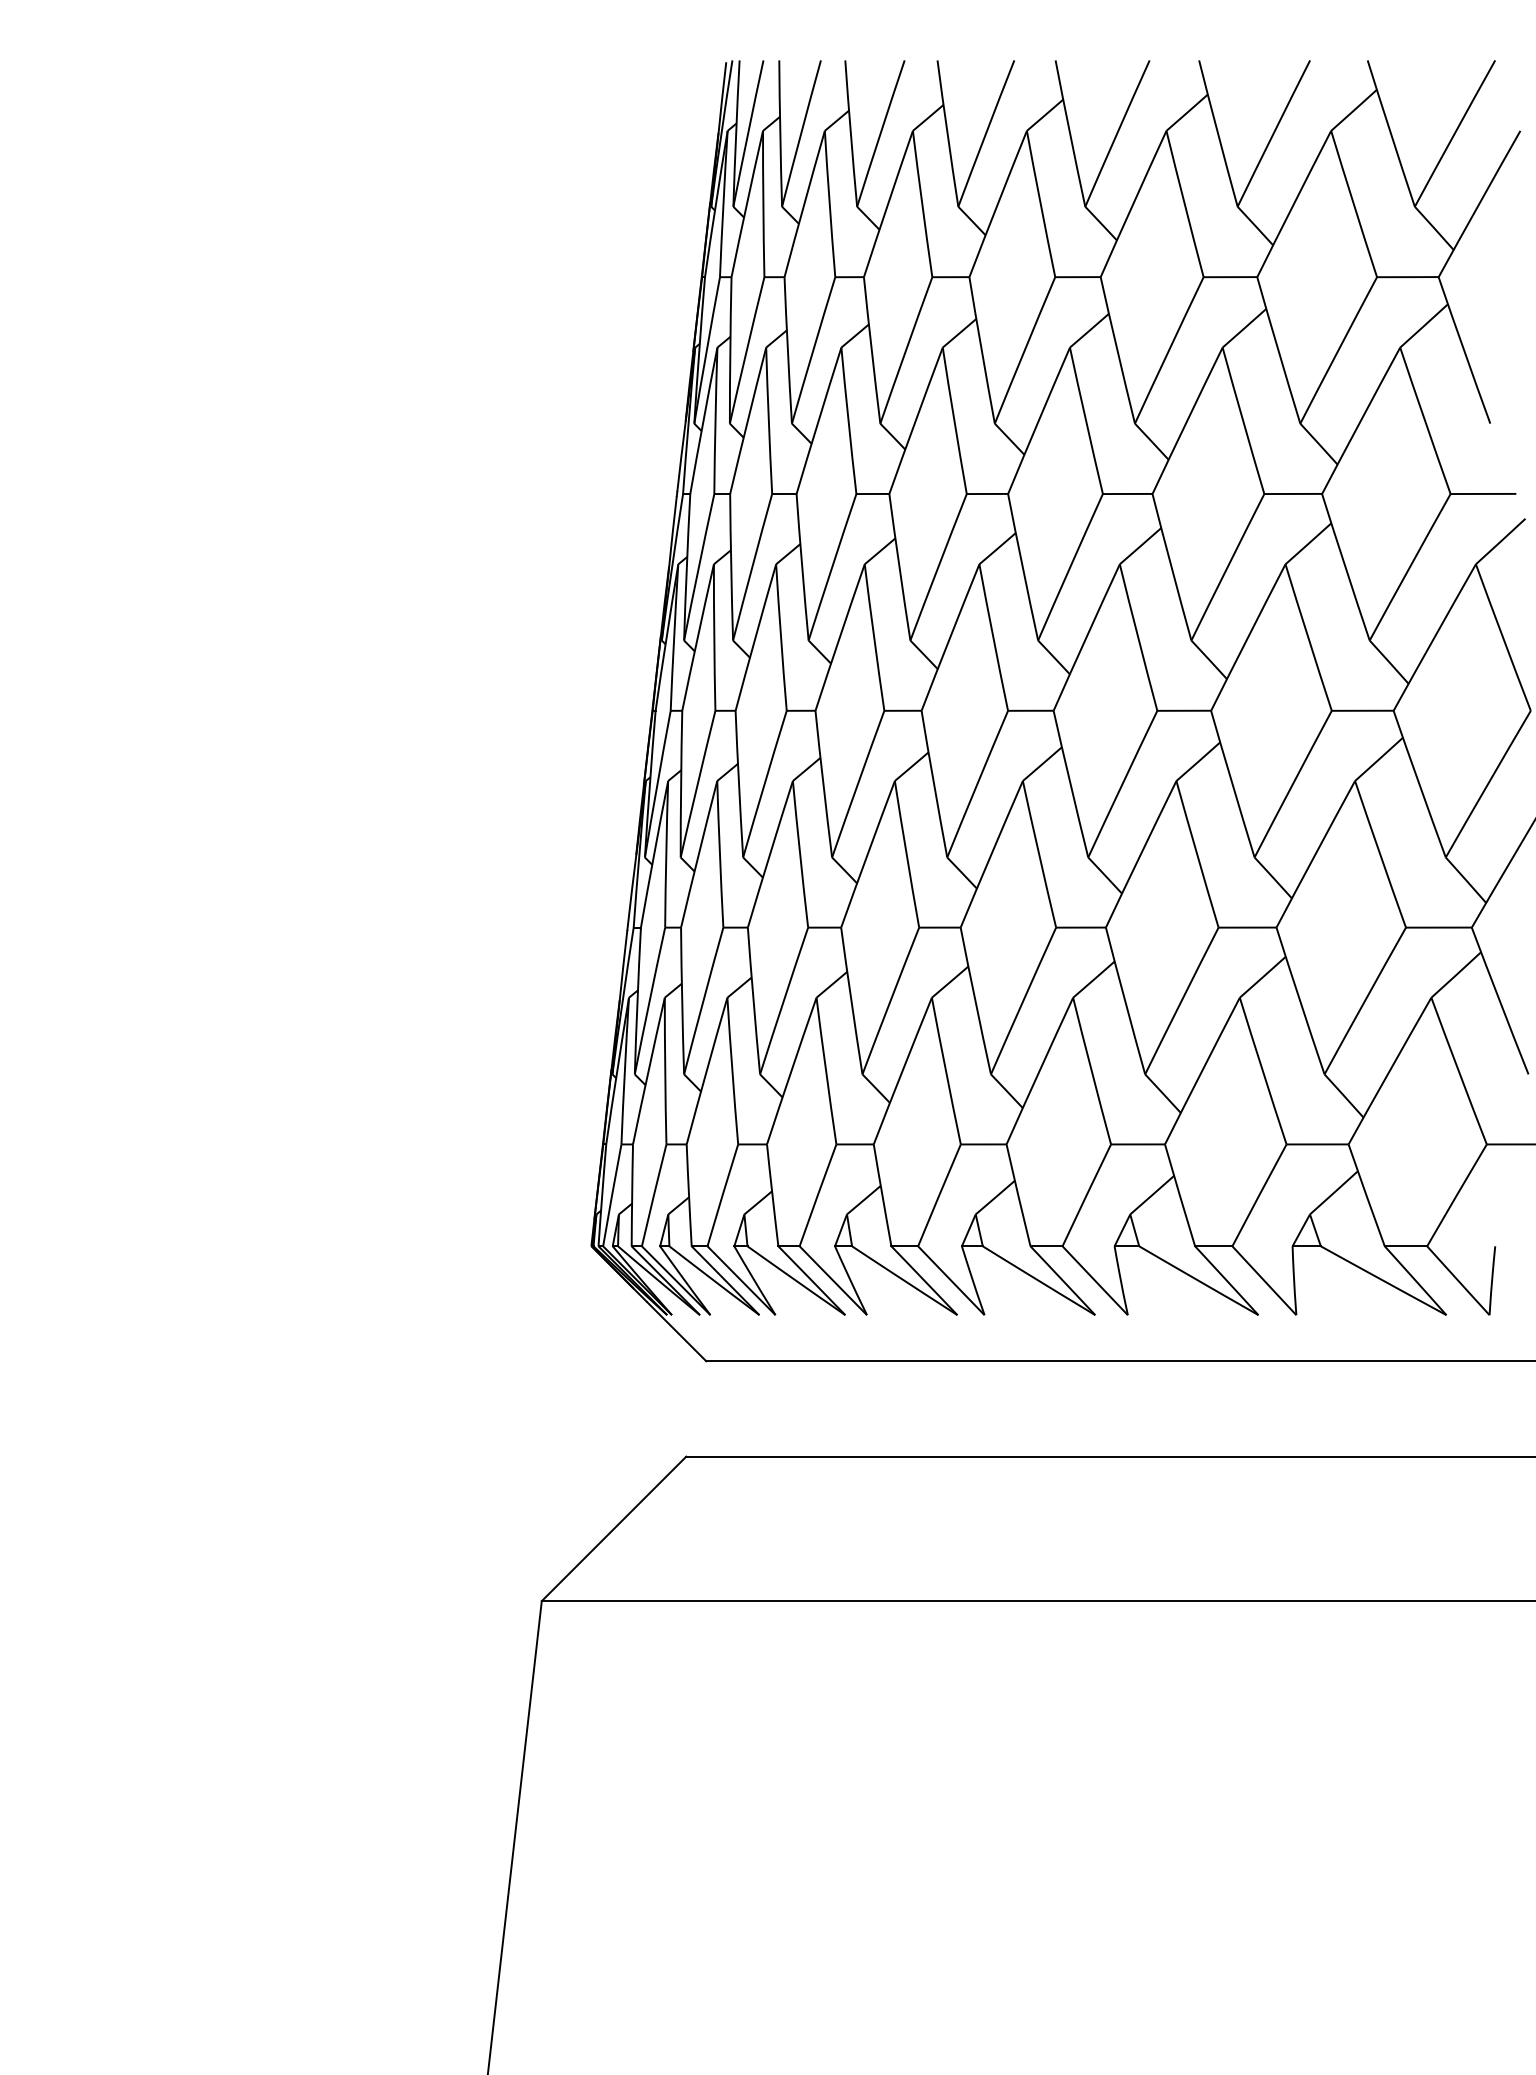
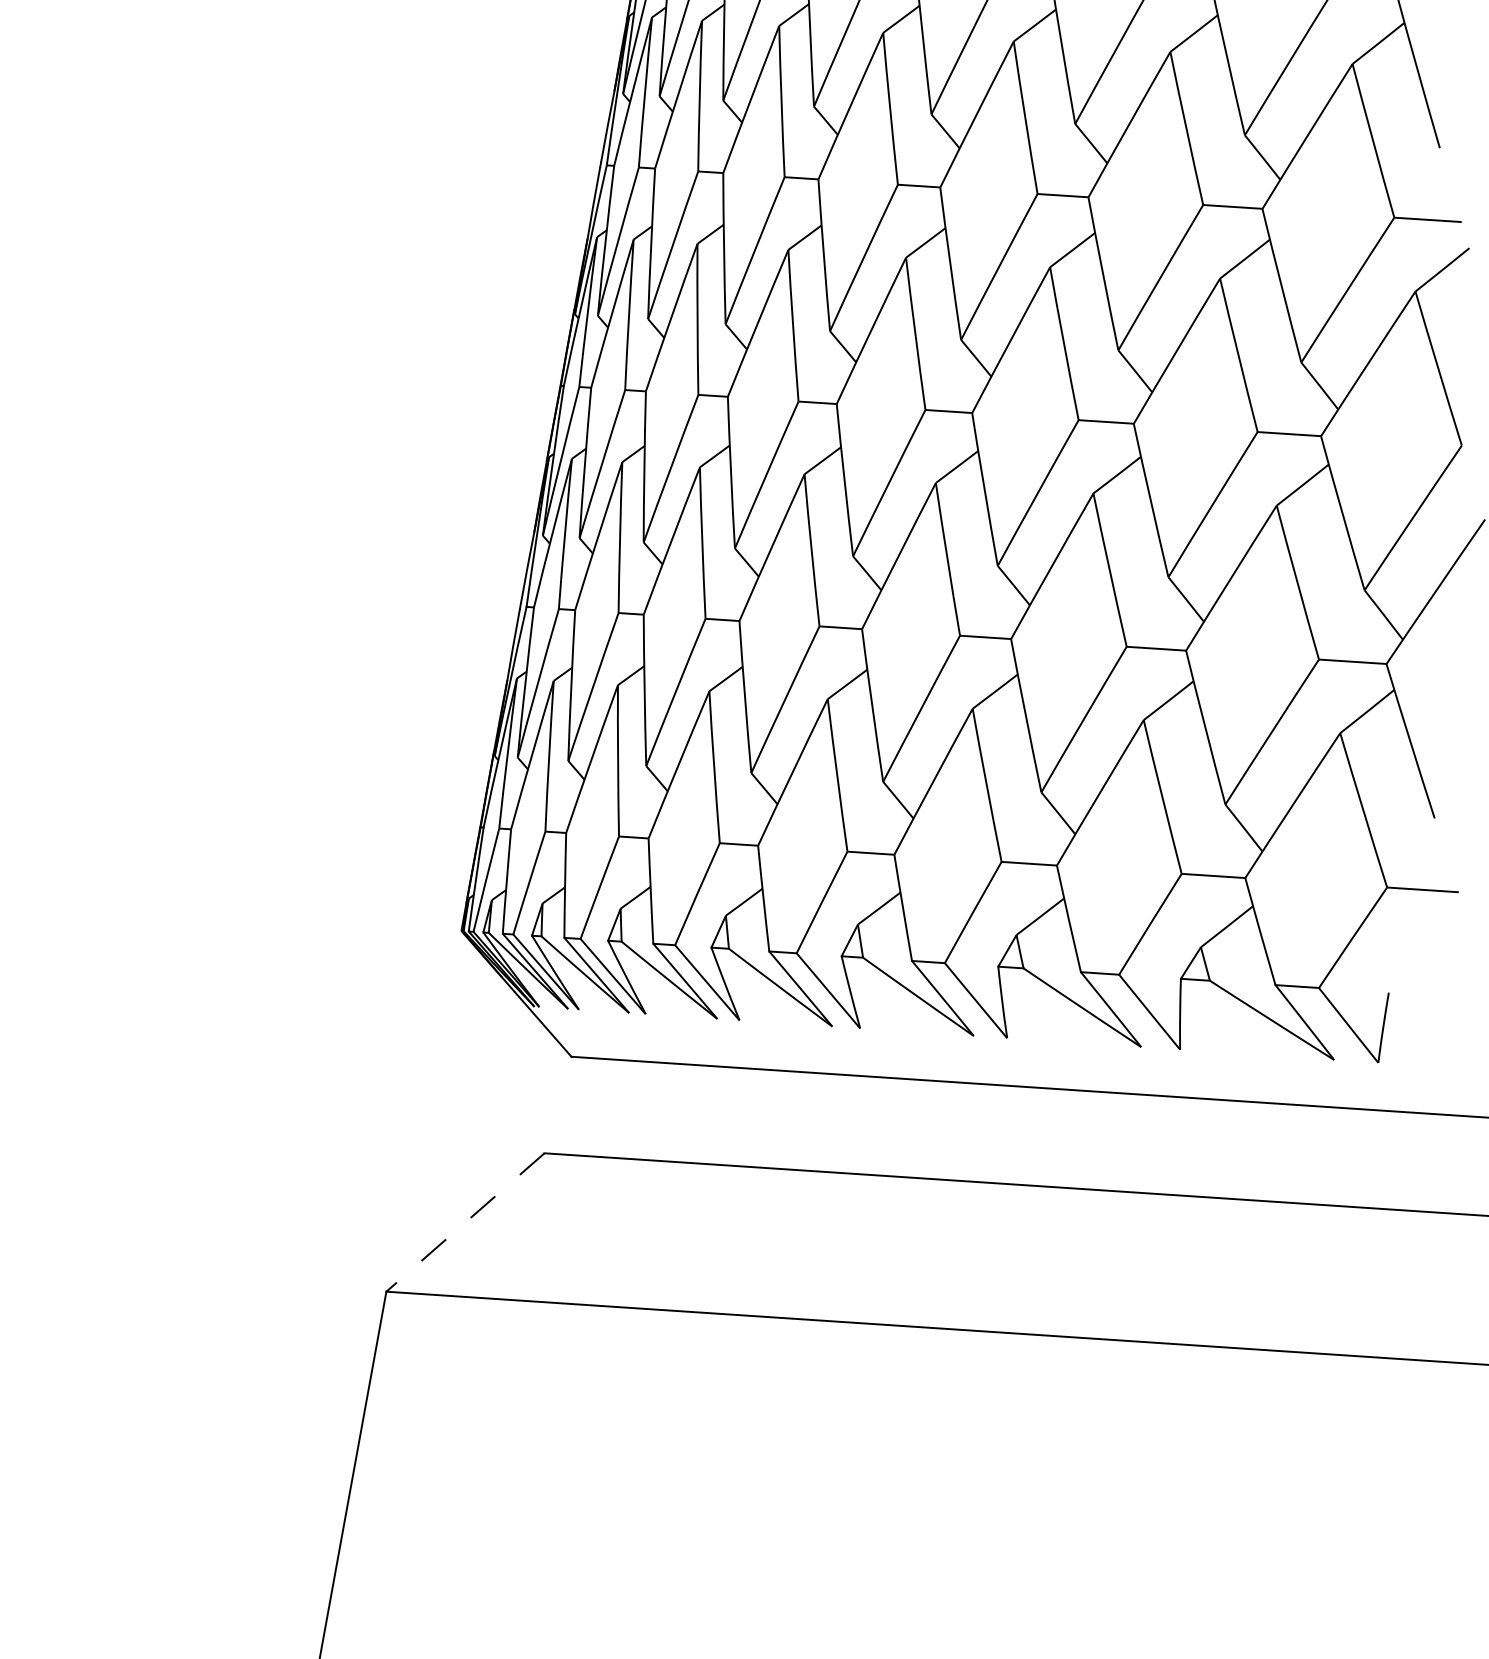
line: (613, 1529) -> (464, 1223), solid -> dashed

